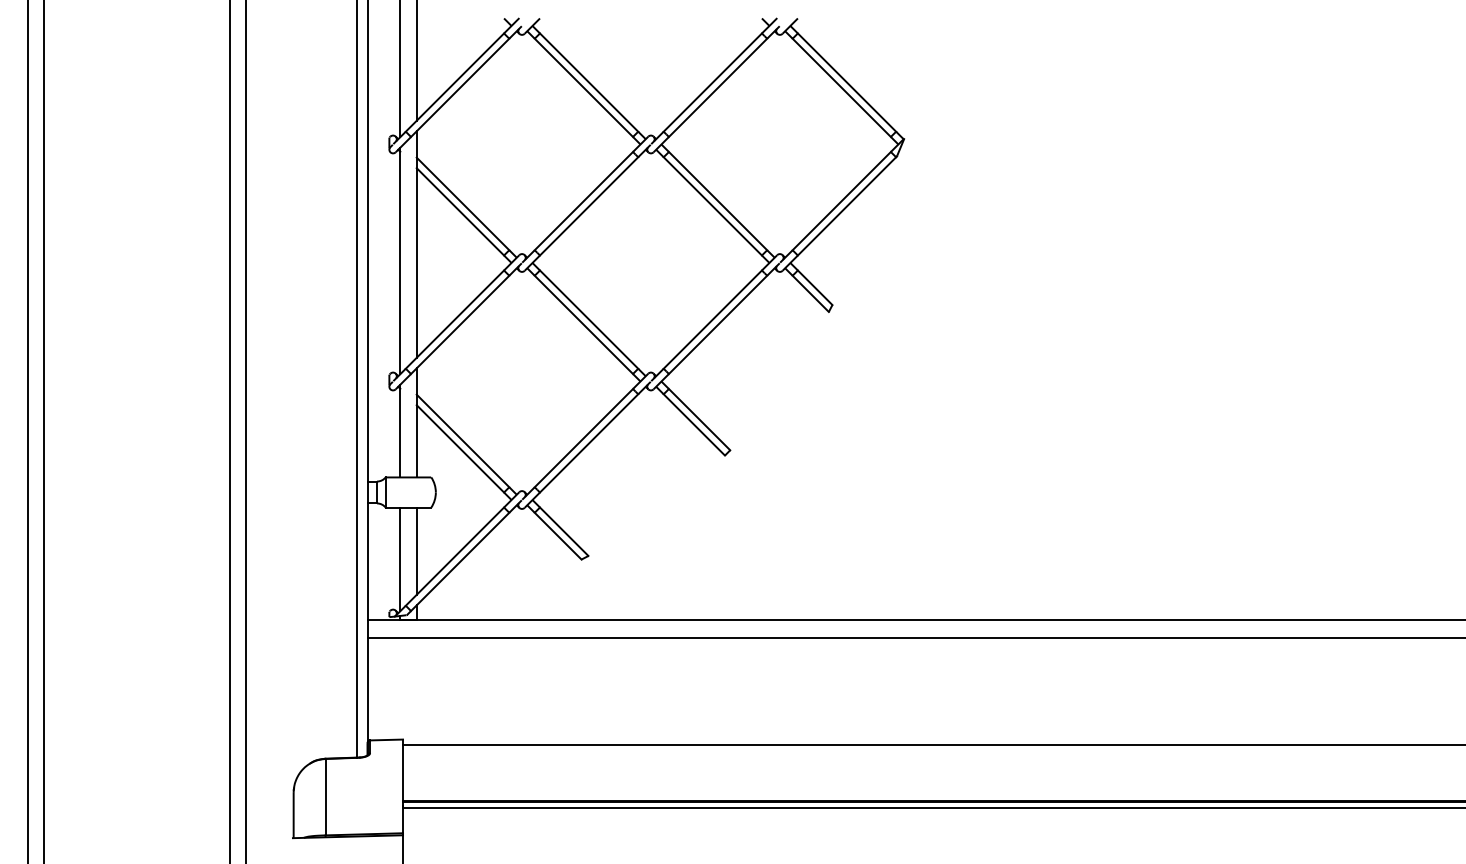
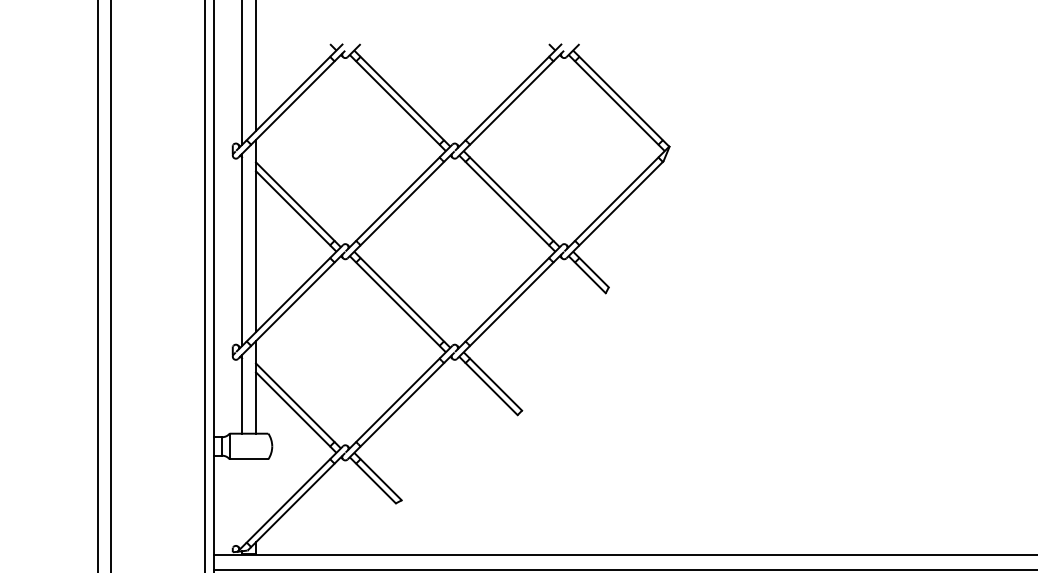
line: (416, 550) -> (255, 495), removed
line: (400, 559) -> (242, 503), removed

